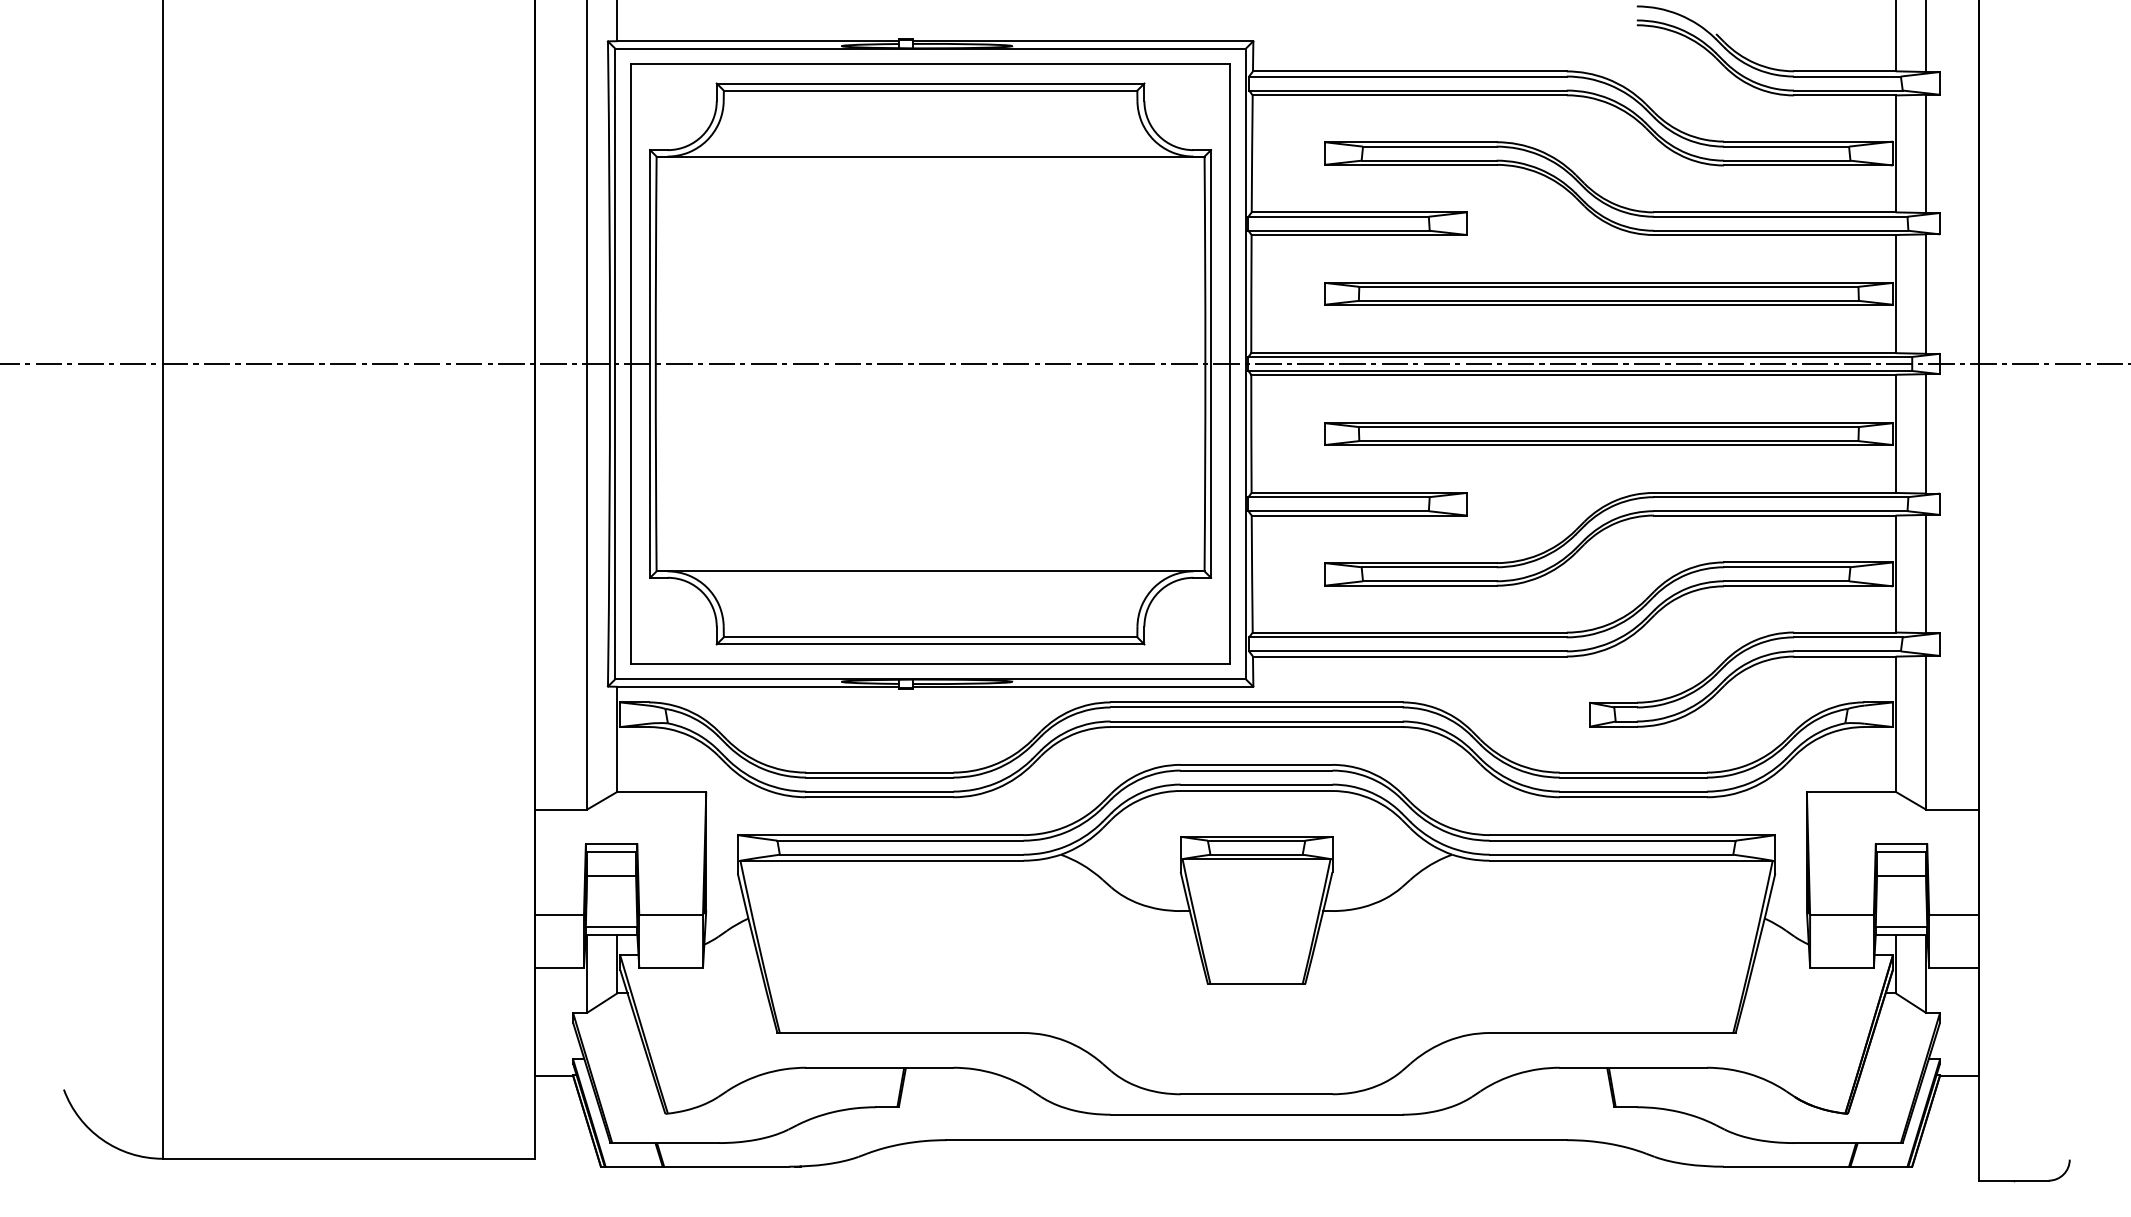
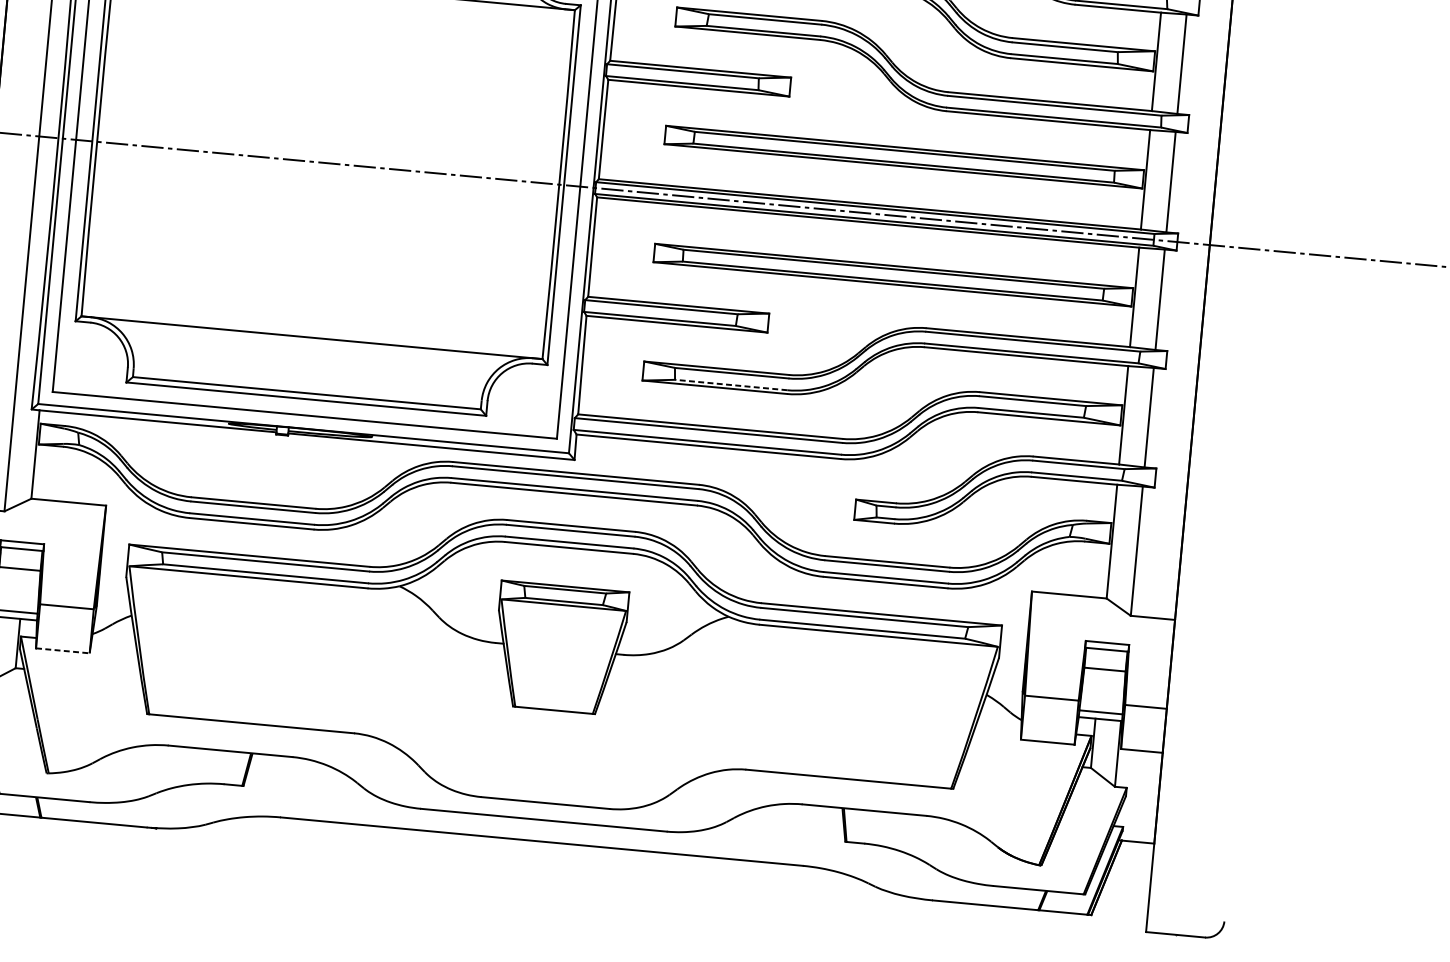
line: (1429, 581) -> (730, 385), solid -> dashed
line: (671, 967) -> (63, 650), solid -> dashed

